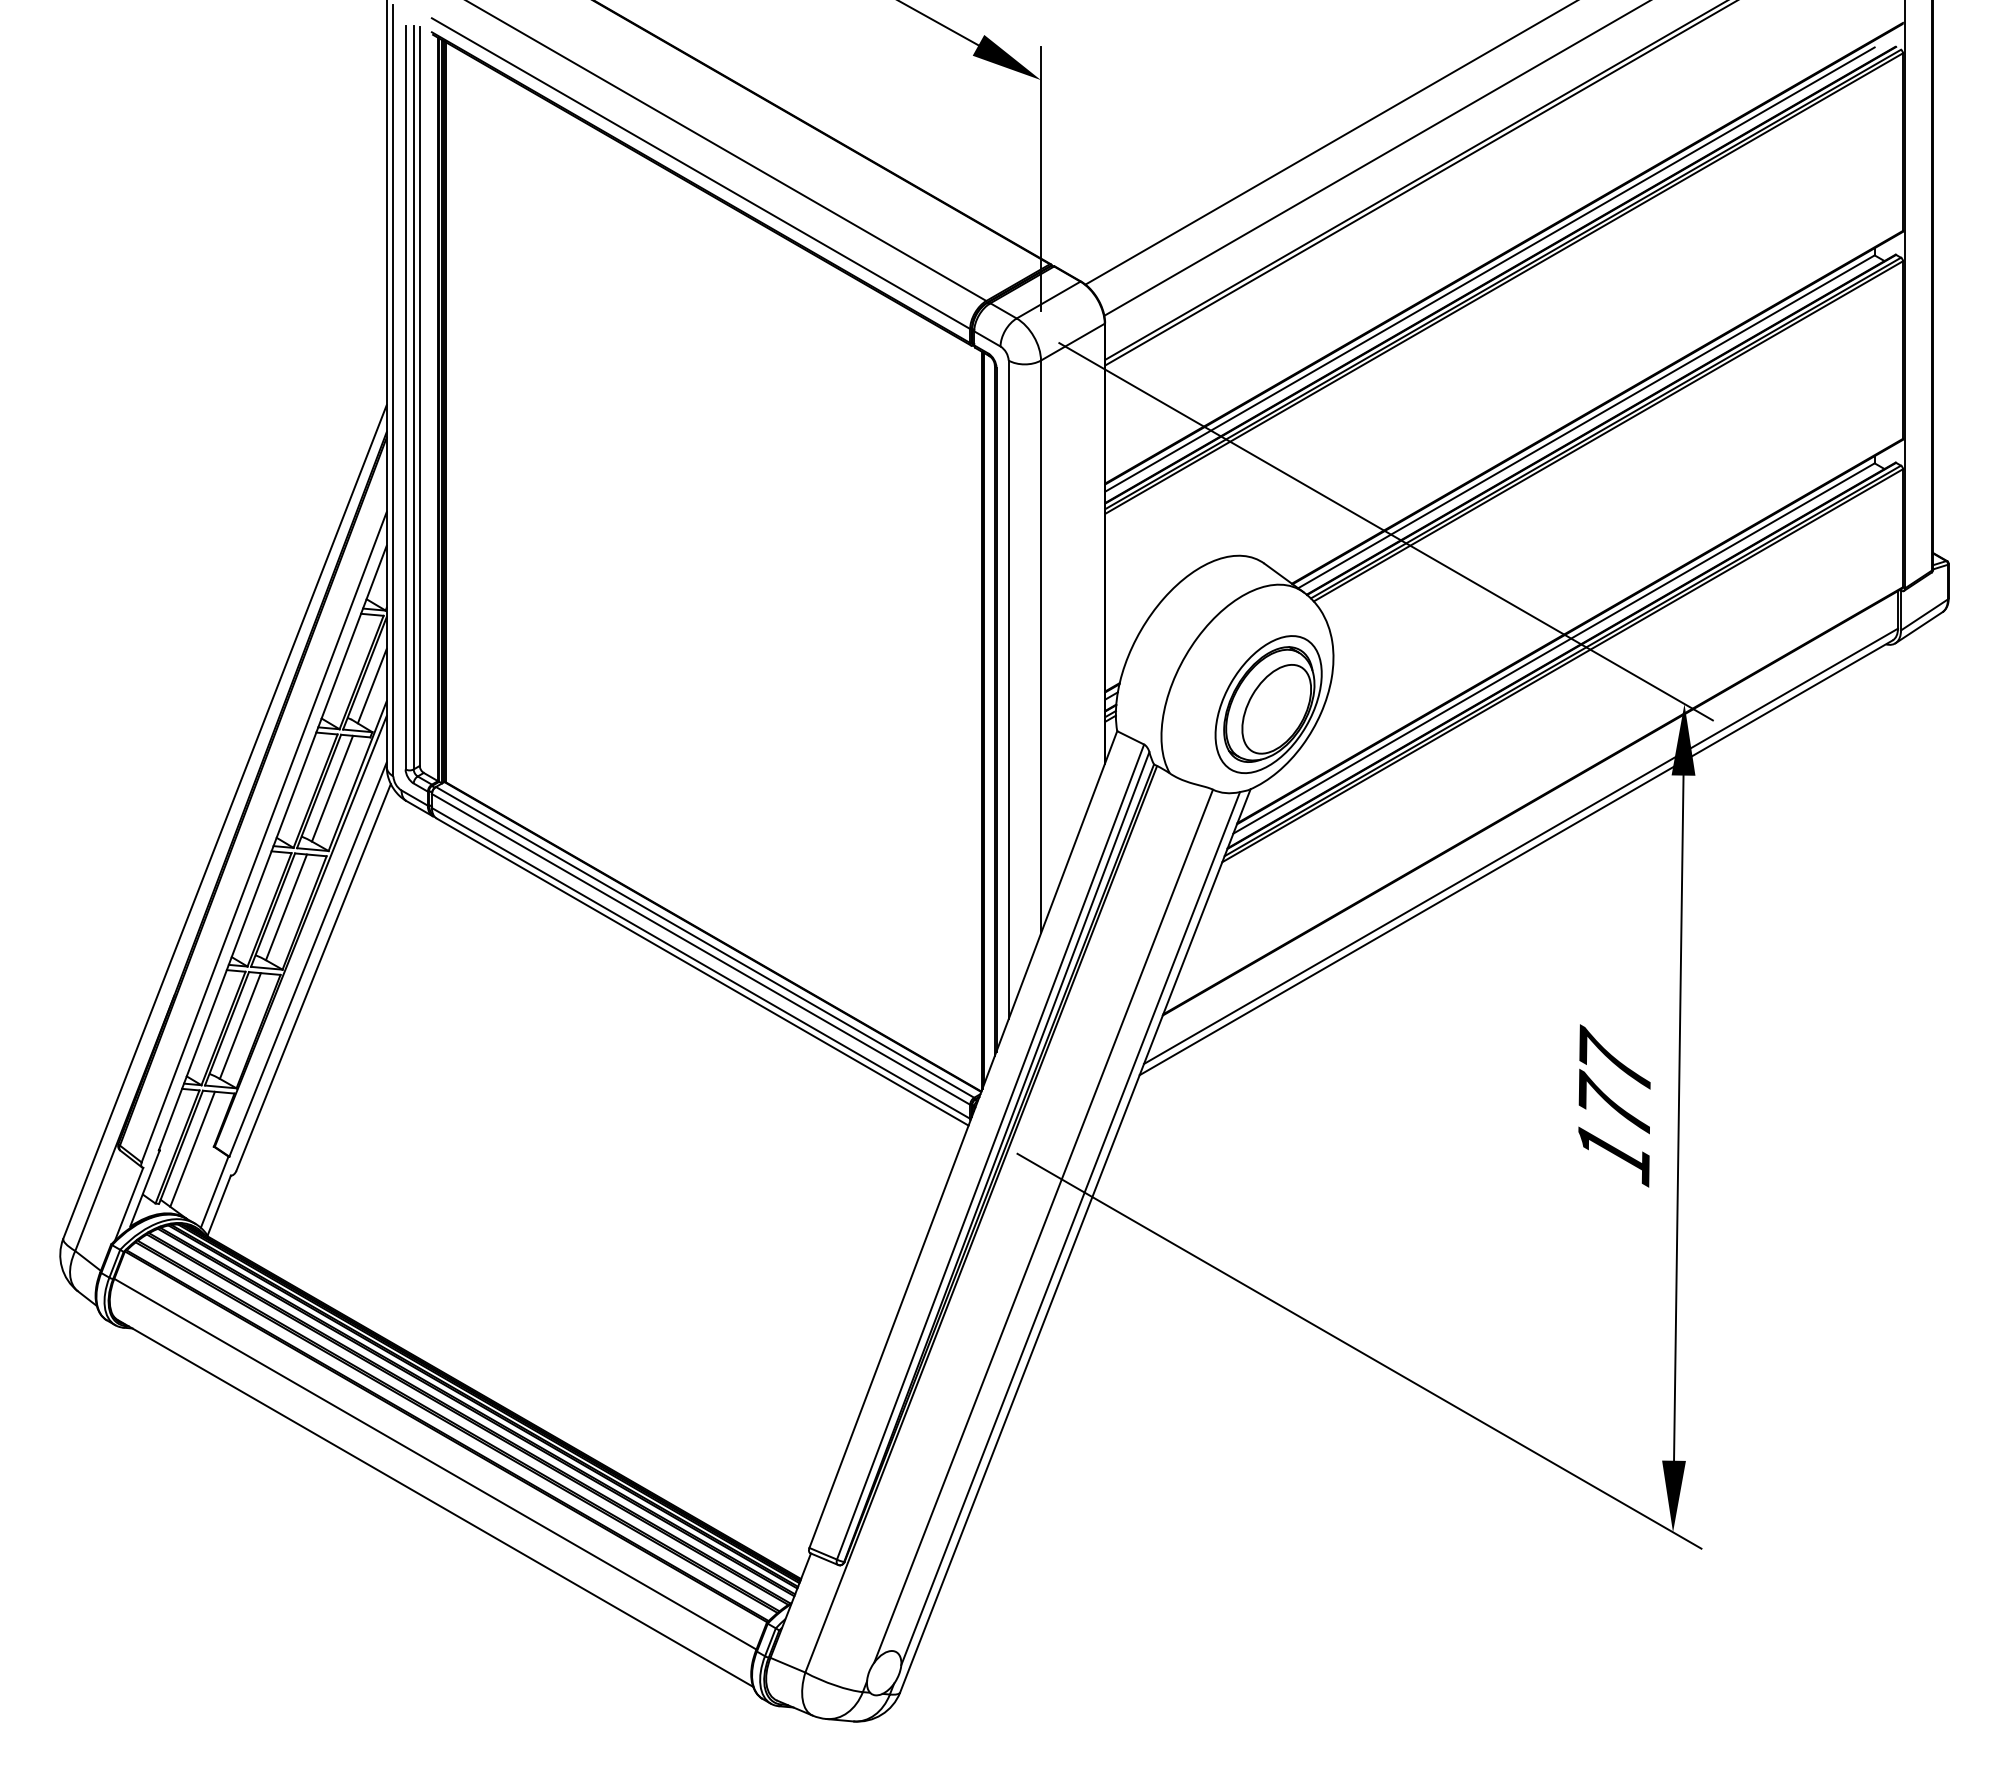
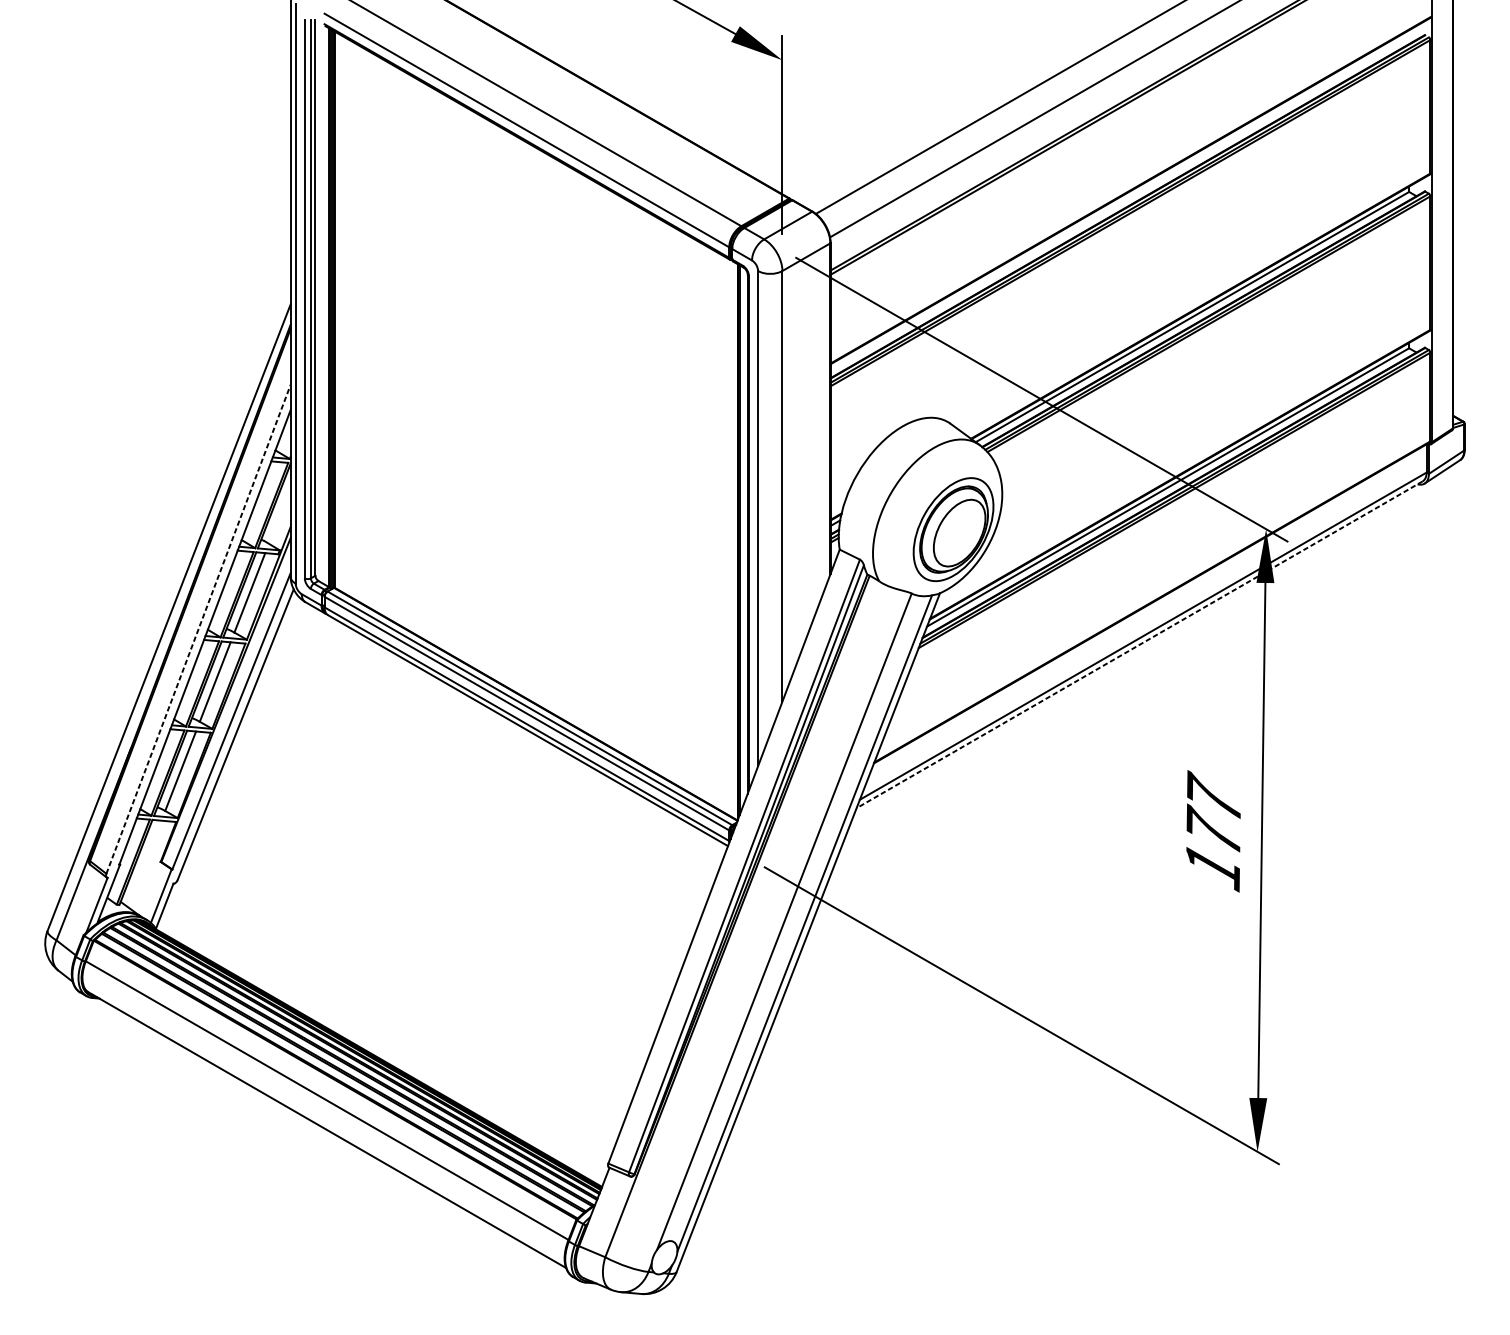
line: (1489, 269) -> (1119, 202), removed
line: (371, 685) -> (279, 515), removed
line: (264, 837) -> (198, 629), solid -> dashed
line: (1516, 857) -> (1139, 644), solid -> dashed
line: (192, 1148) -> (144, 863), removed

